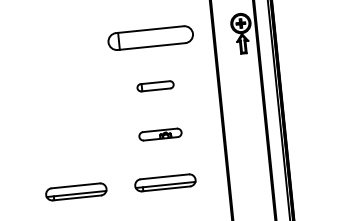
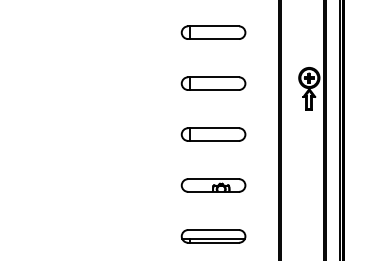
part: (150, 37) -> (213, 83), size x0.71
part: (155, 86) -> (213, 134), size x1.67
part: (160, 134) -> (213, 185), size x1.43
part: (76, 192) -> (119, 236), removed

